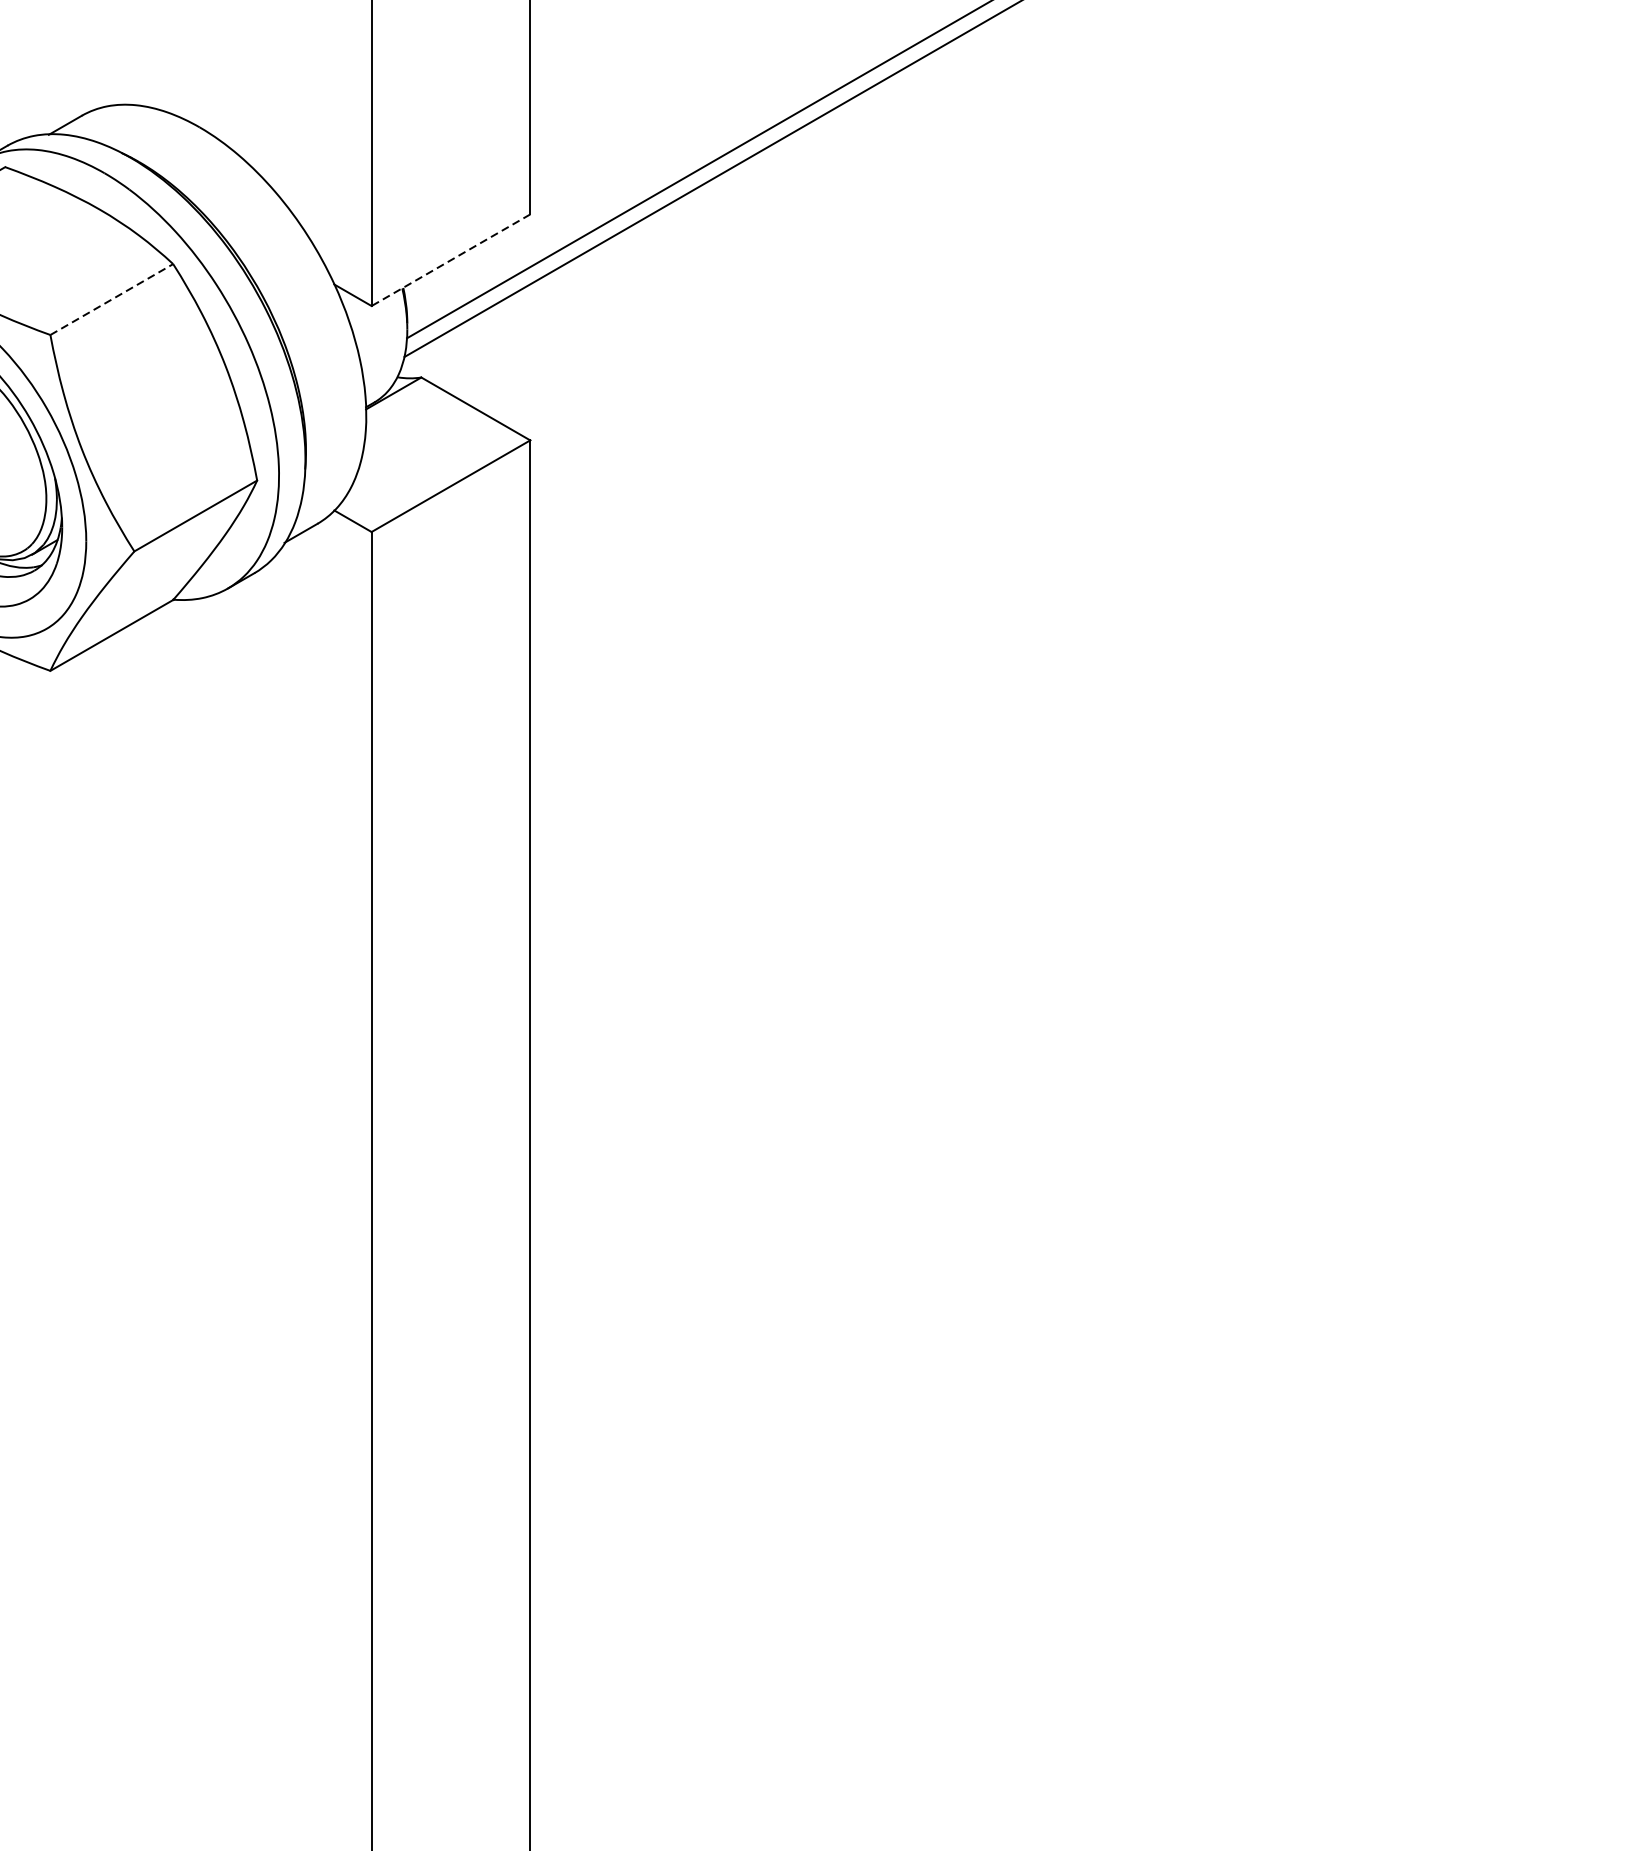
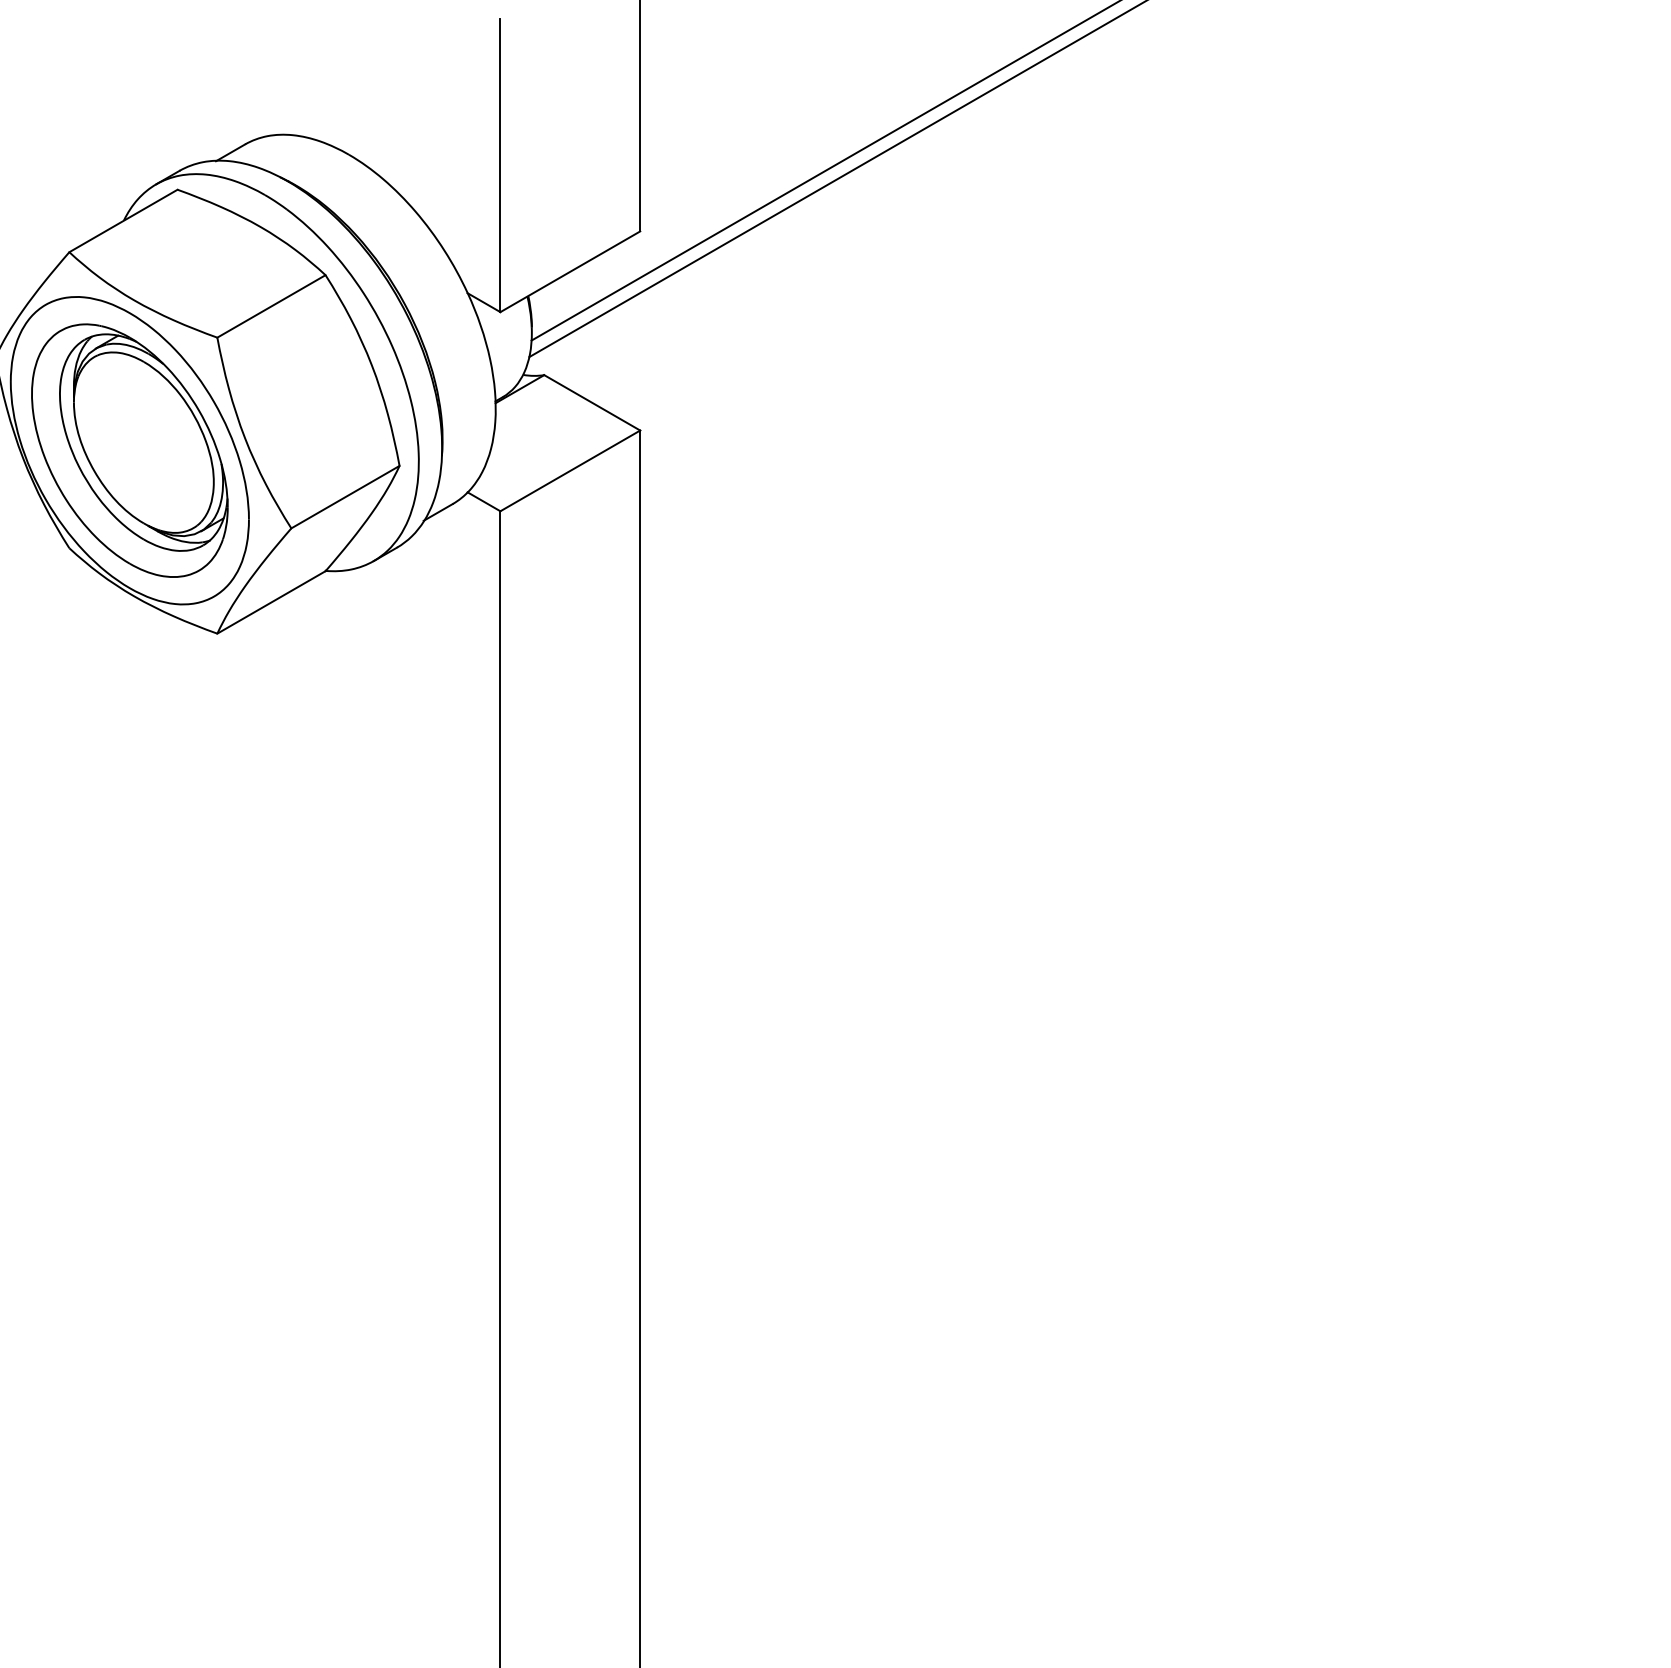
line: (451, 259) -> (570, 271), dashed -> solid
line: (111, 299) -> (271, 306), dashed -> solid

